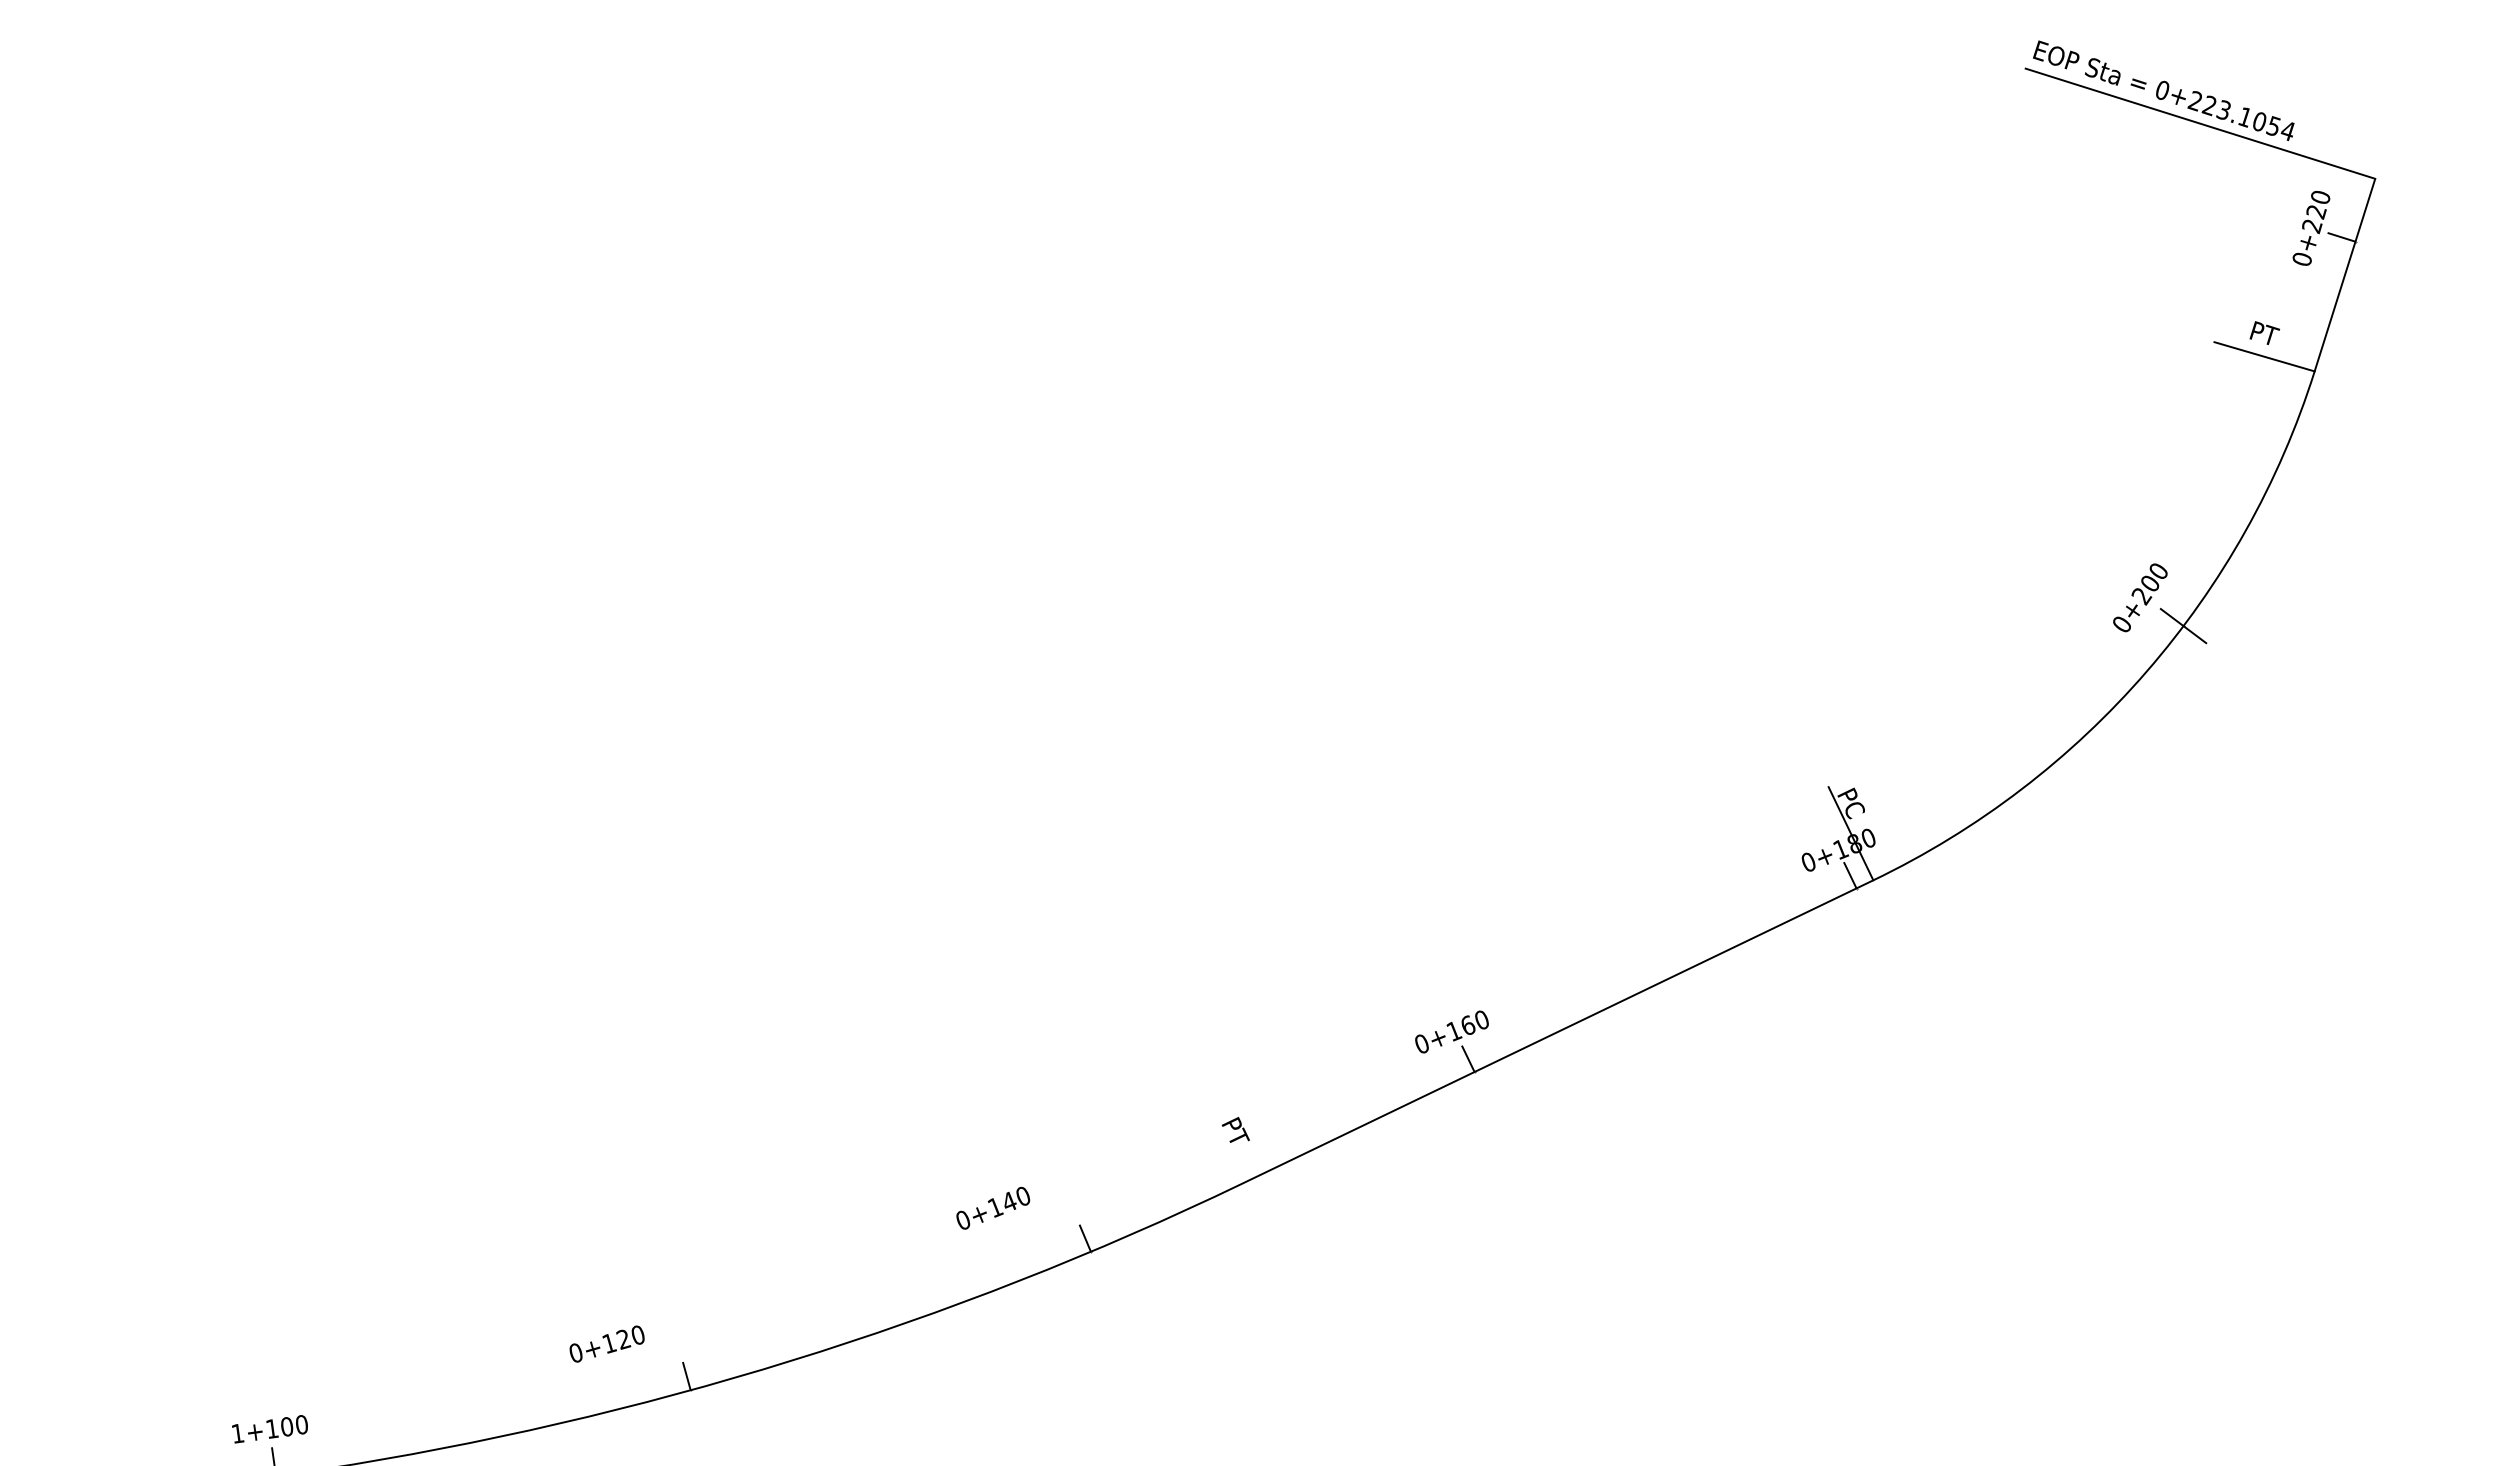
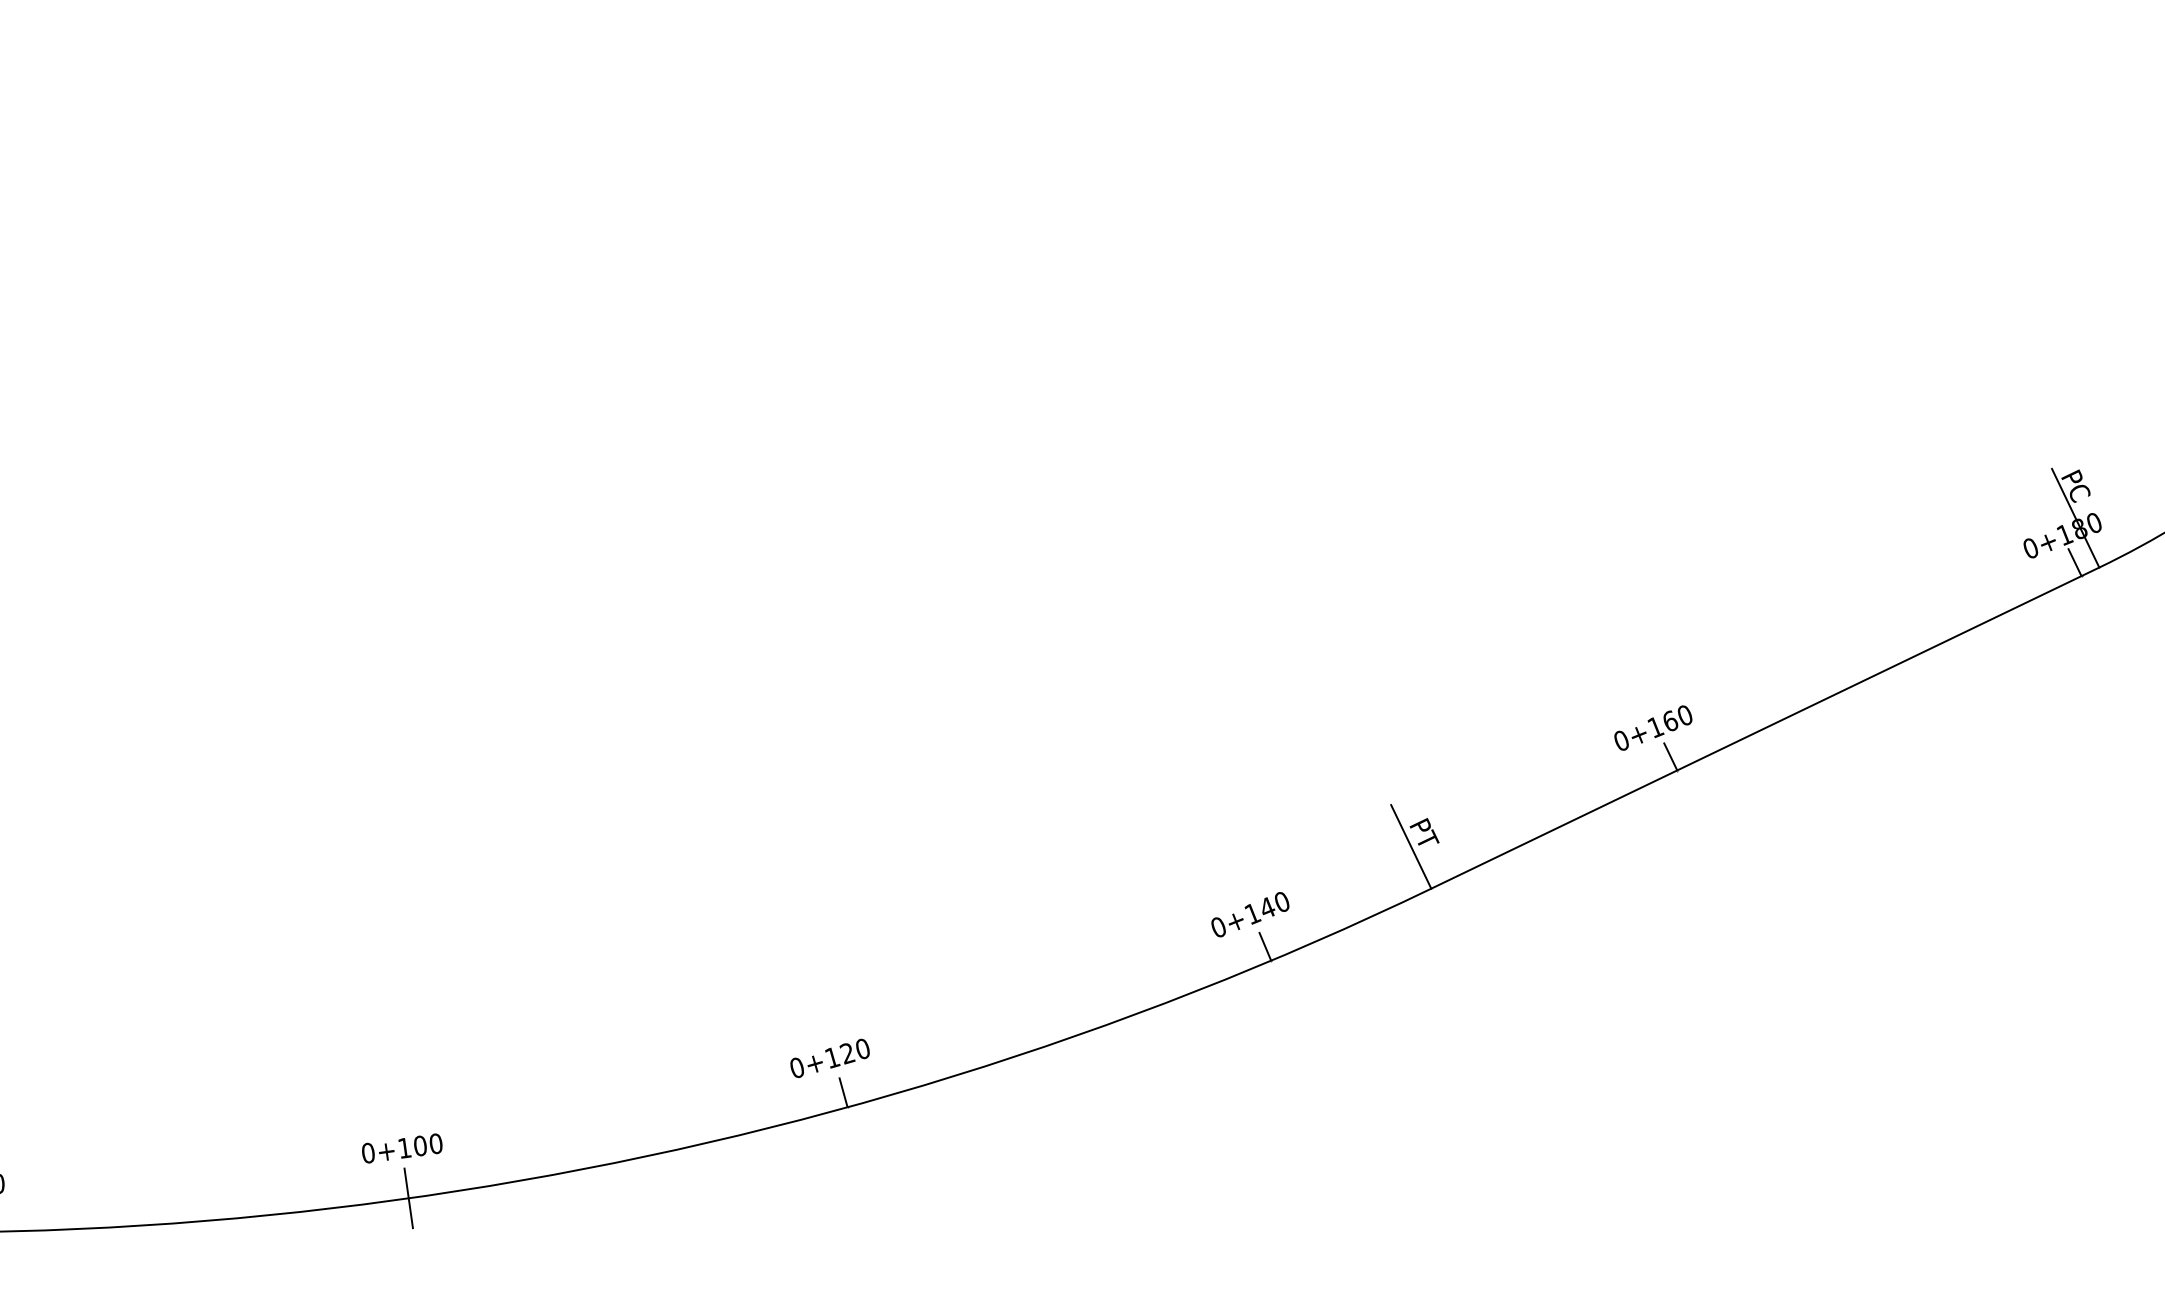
line: (1223, 1143) -> (1411, 846), added
text: (993, 1207) -> (1250, 913), moved
text: (606, 1343) -> (829, 1057), moved
text: (238, 1433) -> (368, 1153), 1+100 -> 0+100

